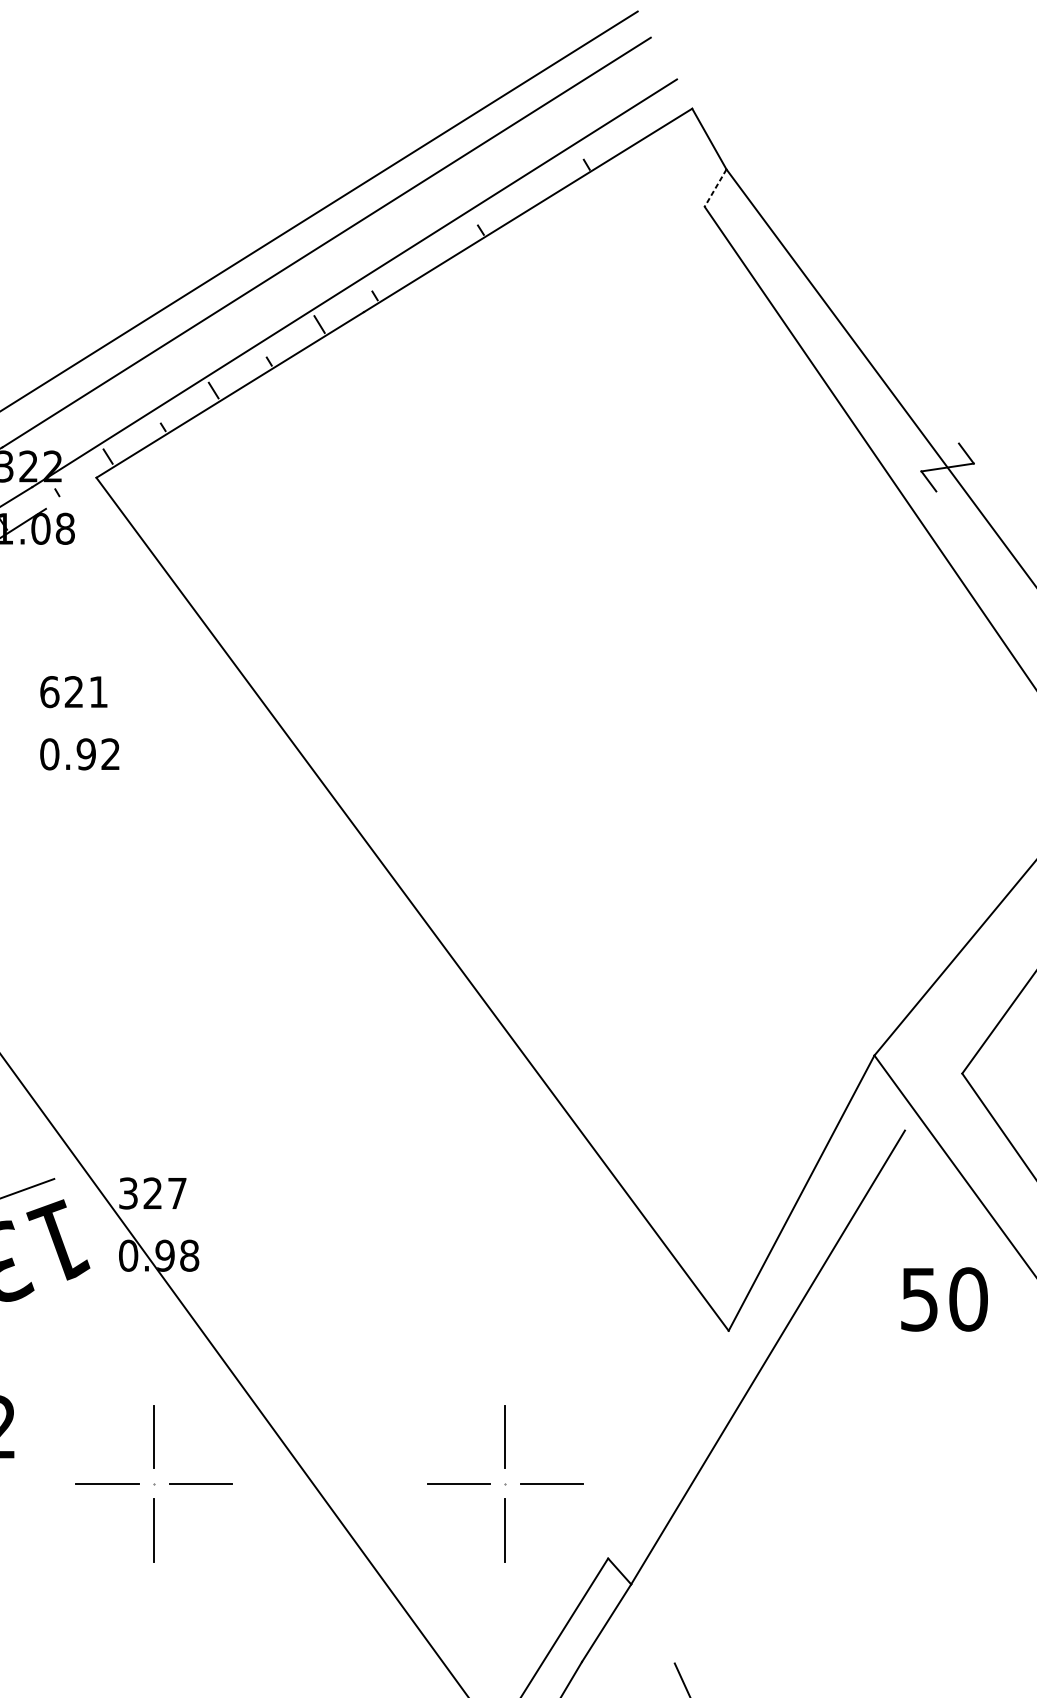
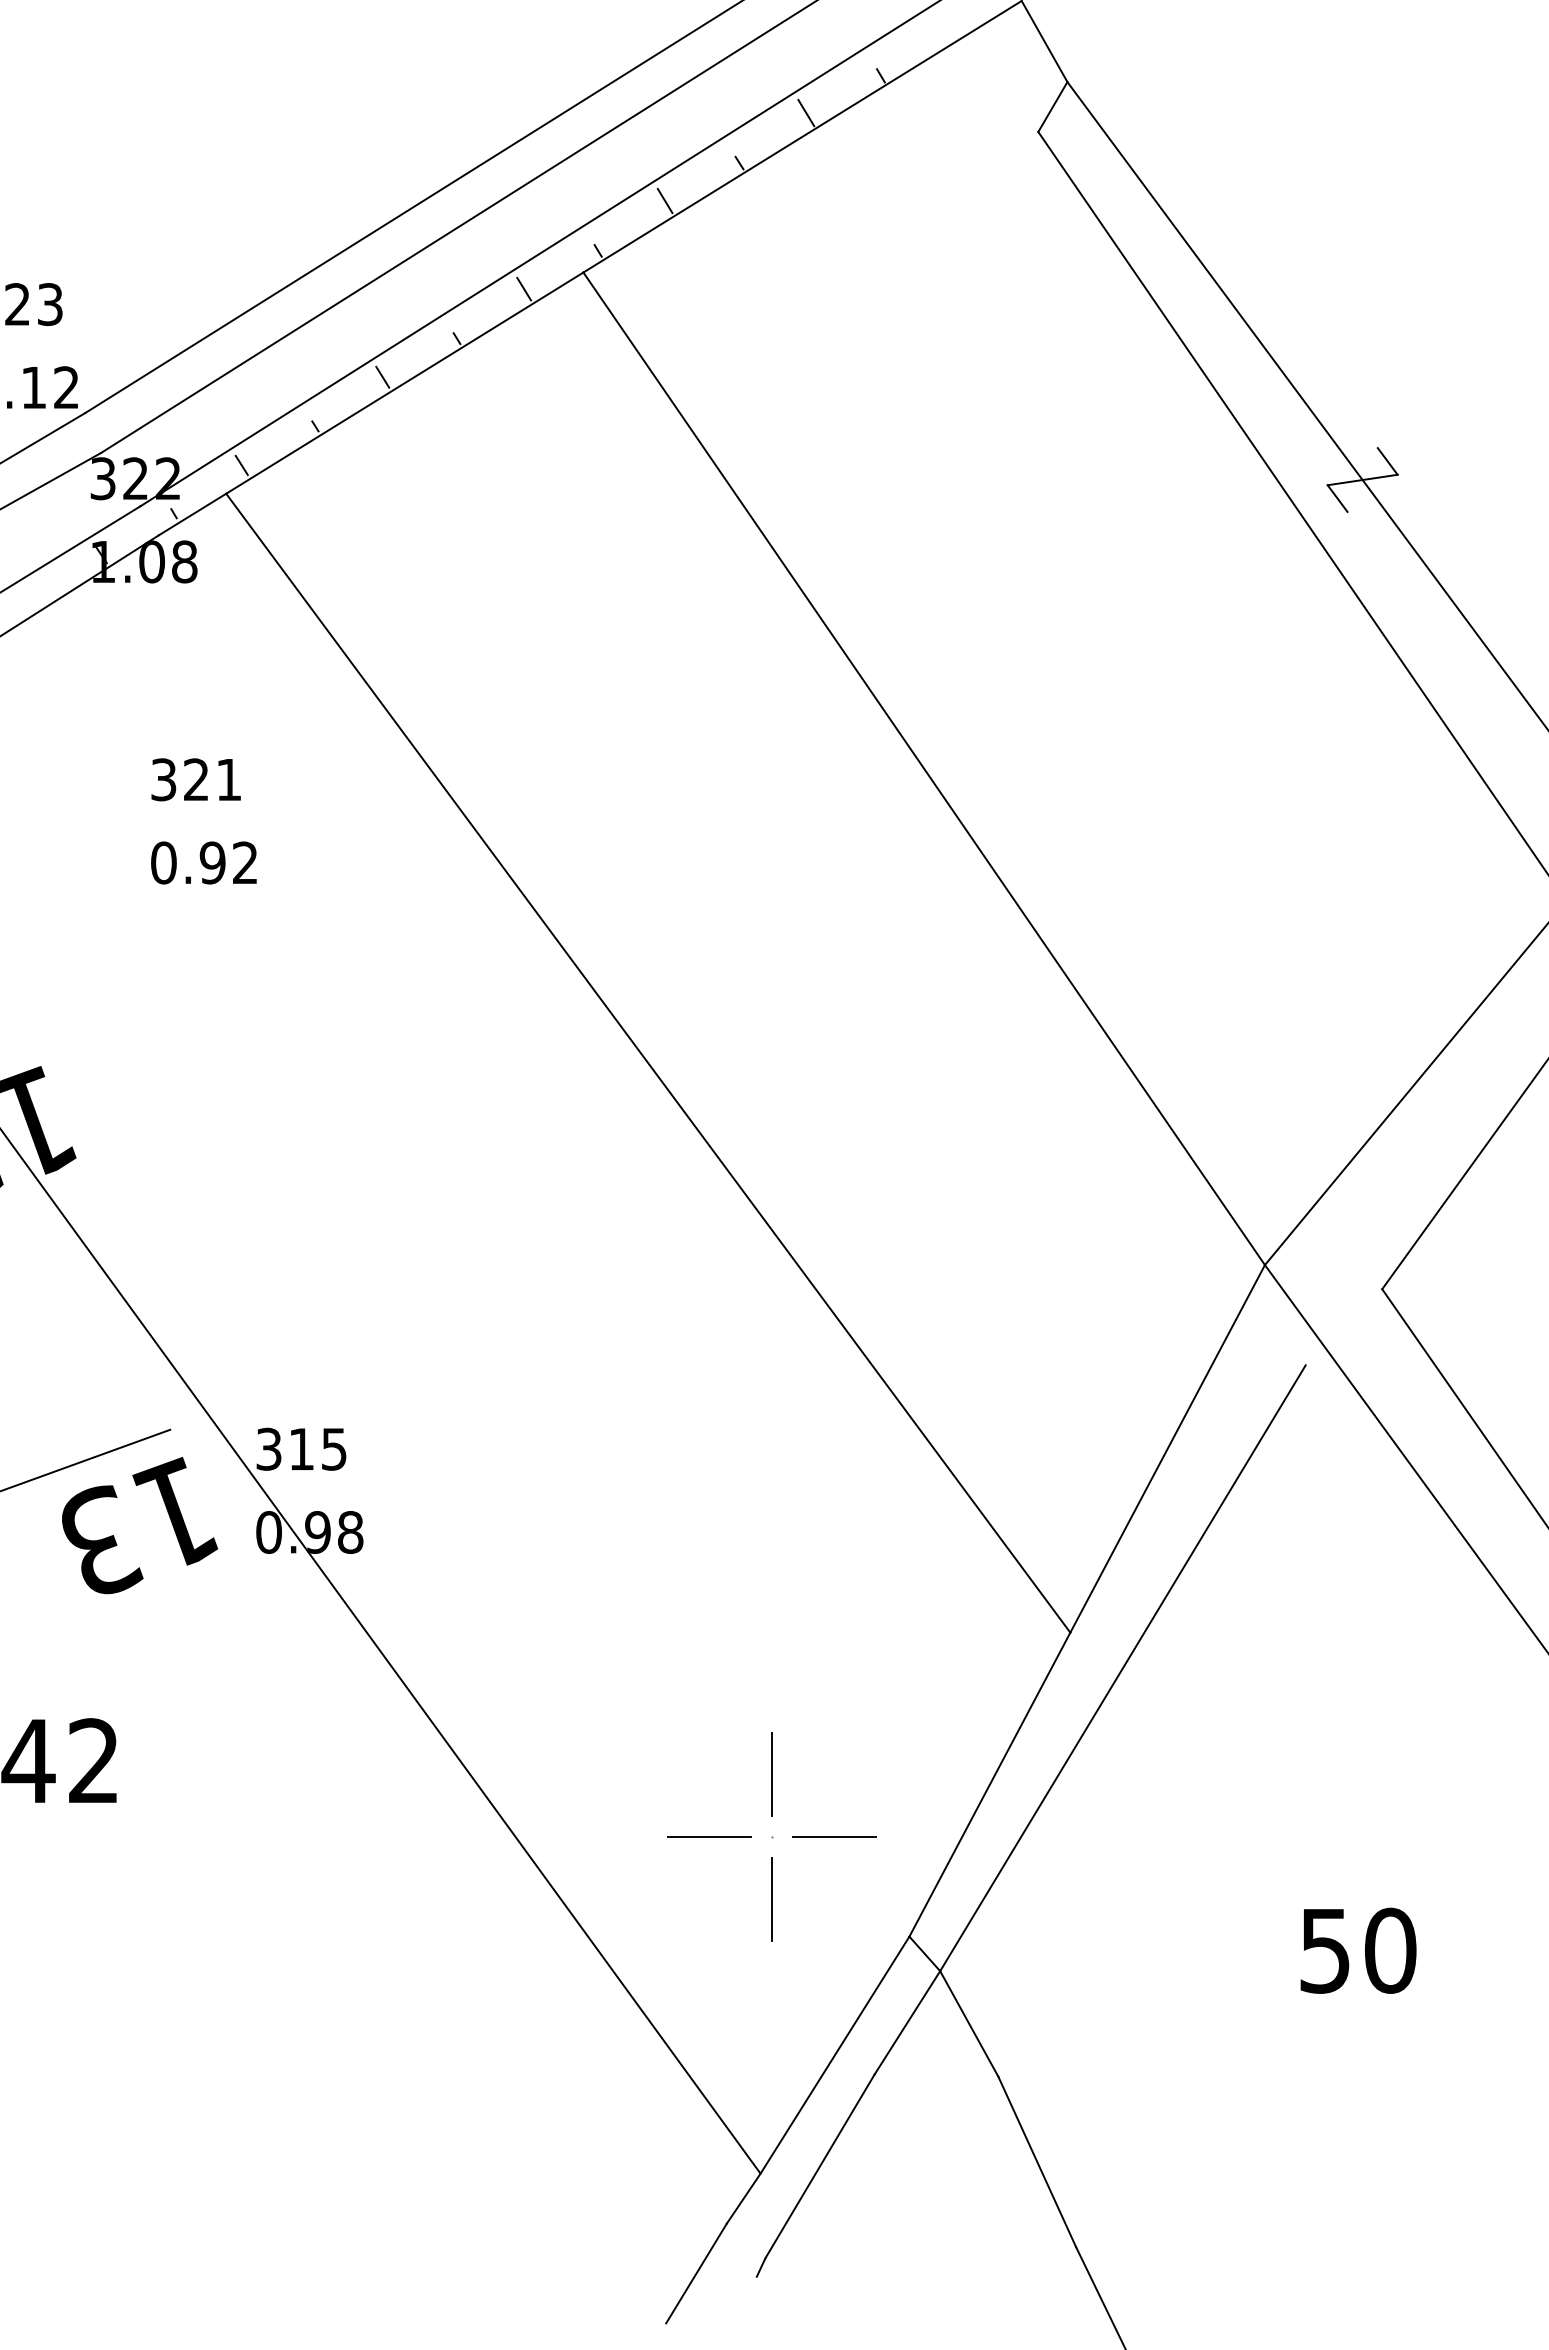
line: (715, 188) -> (1052, 107), dashed -> solid
line: (531, 192) -> (806, 112), added
line: (424, 258) -> (664, 200), added
line: (71, 493) -> (192, 514), added
line: (618, 683) -> (923, 768), added
text: (49, 691) -> (163, 779), 621 -> 321
text: (164, 1192) -> (317, 1448), 327 -> 315
text: (944, 1299) -> (1358, 1950), moved
line: (668, 1444) -> (989, 1784), added
part: (153, 1483) -> (302, 1836), removed
line: (653, 1623) -> (969, 2023), added

